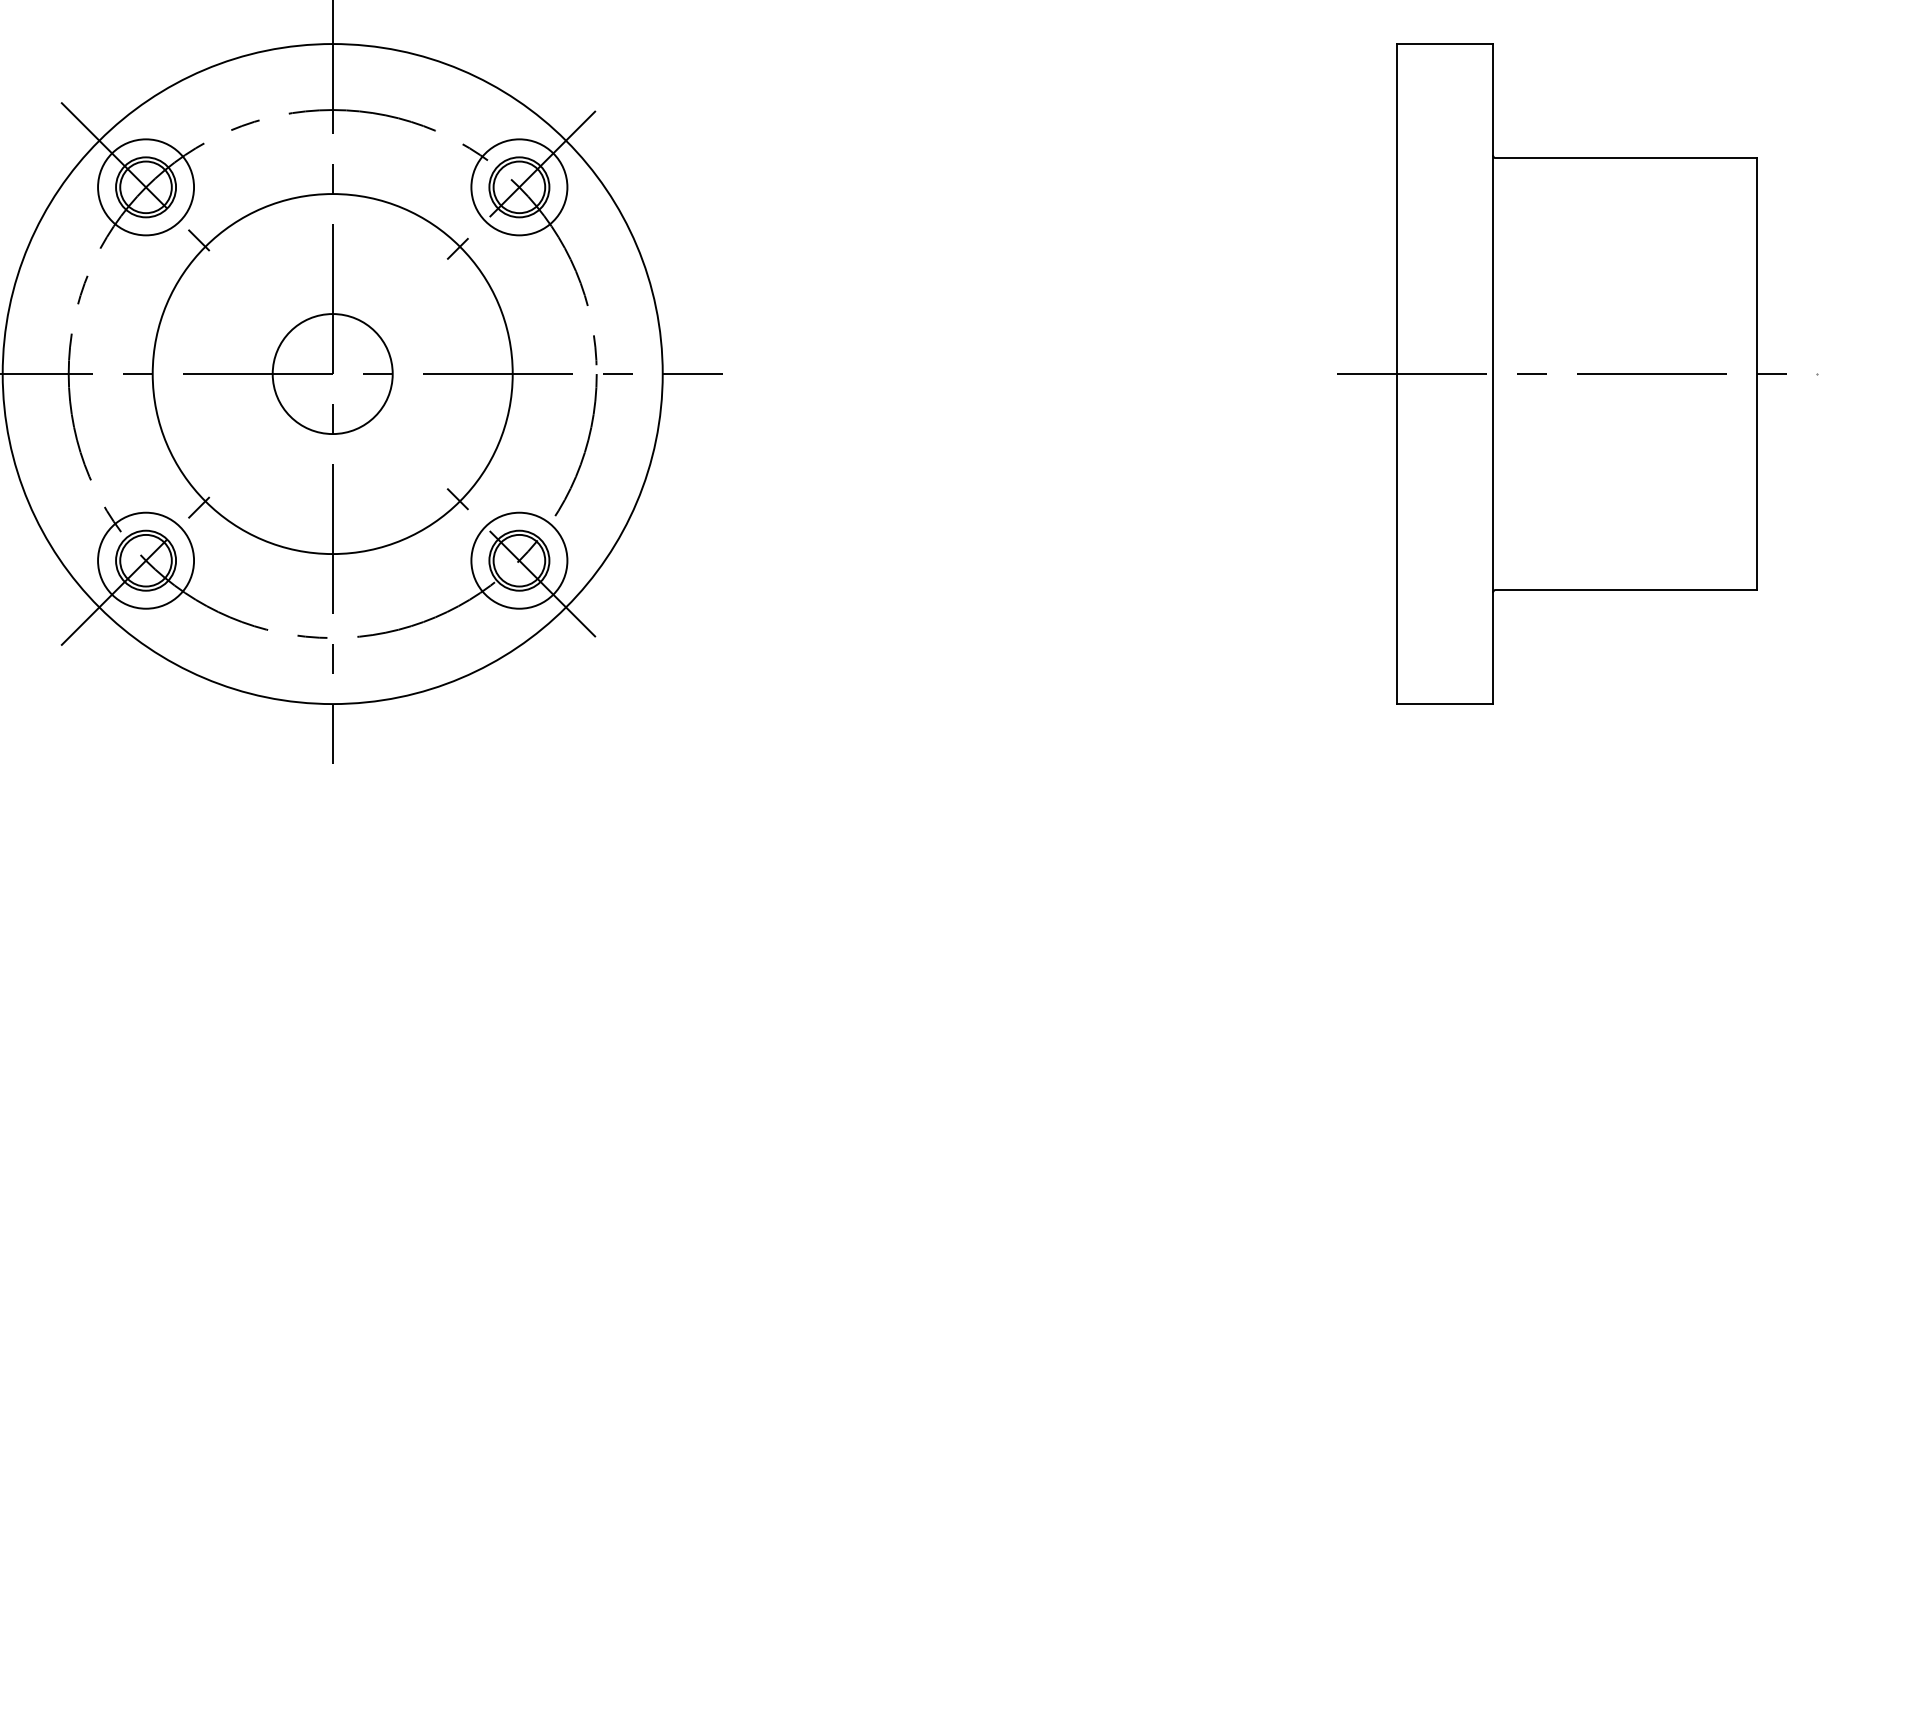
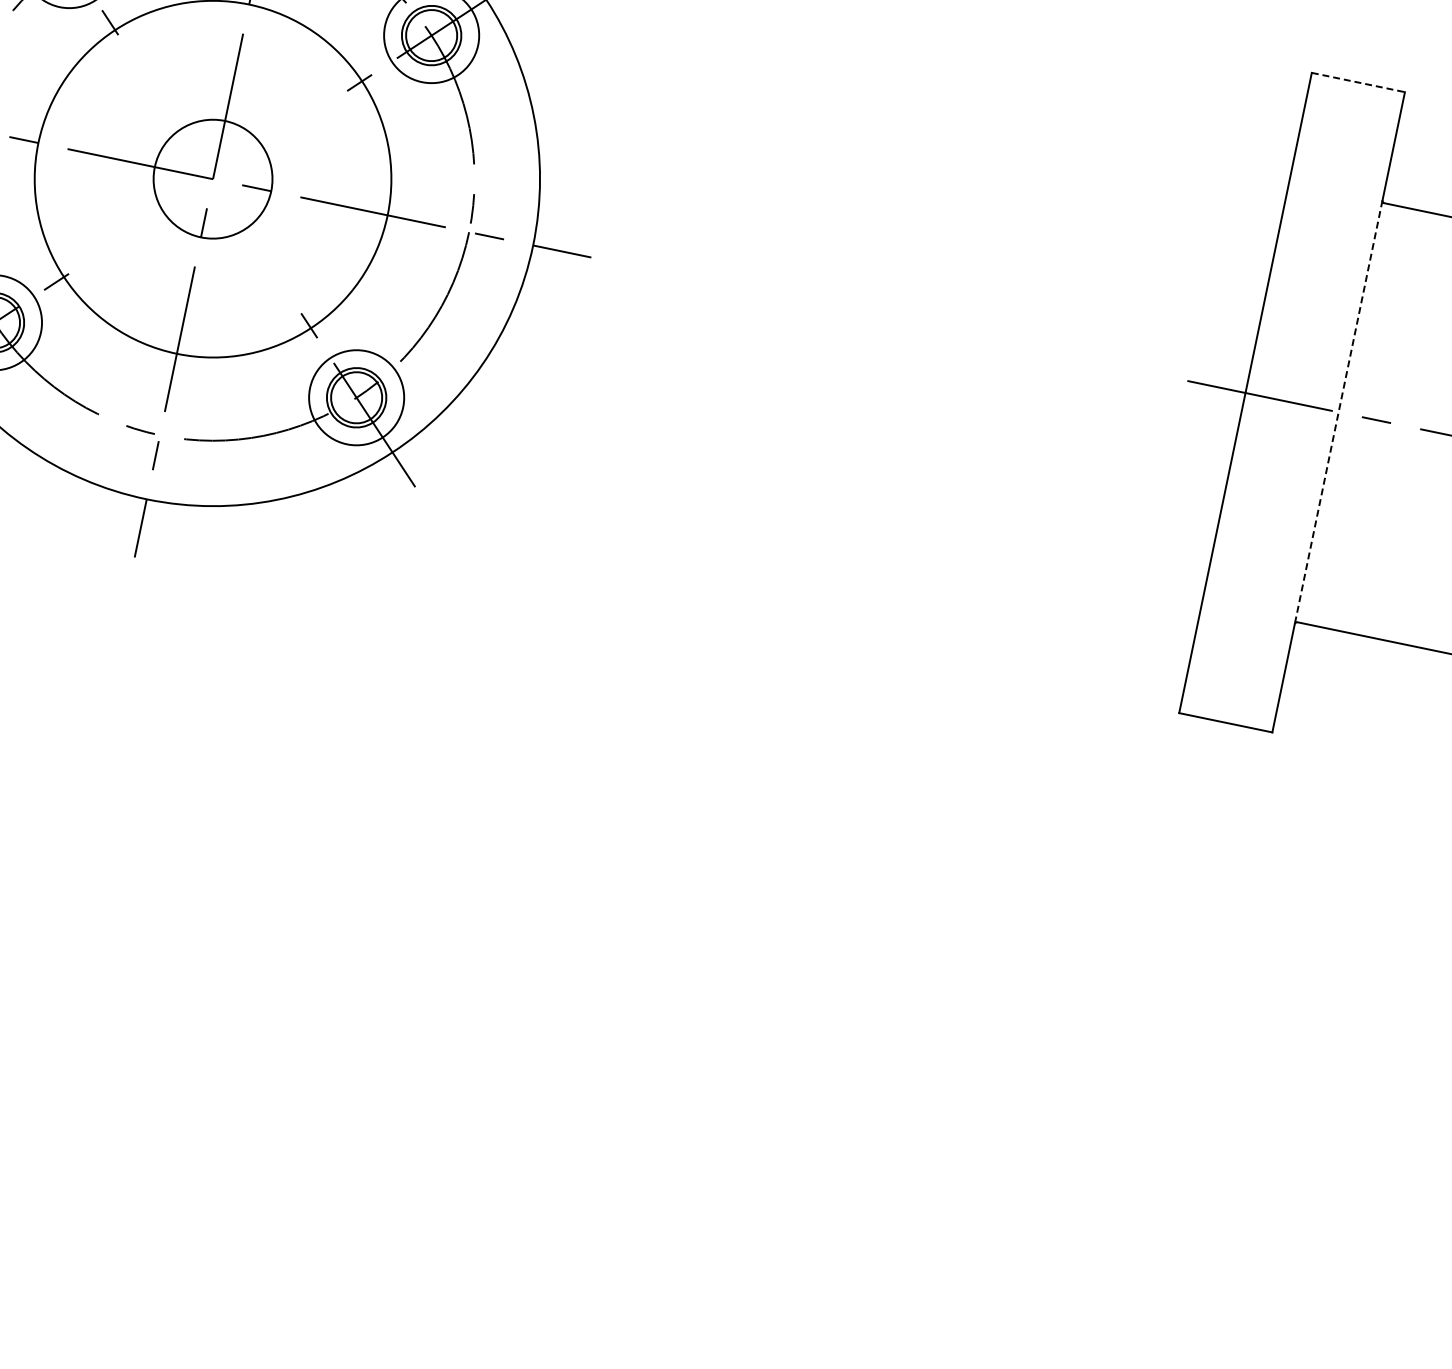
line: (1445, 44) -> (1358, 83), solid -> dashed
line: (1493, 374) -> (1338, 412), solid -> dashed

